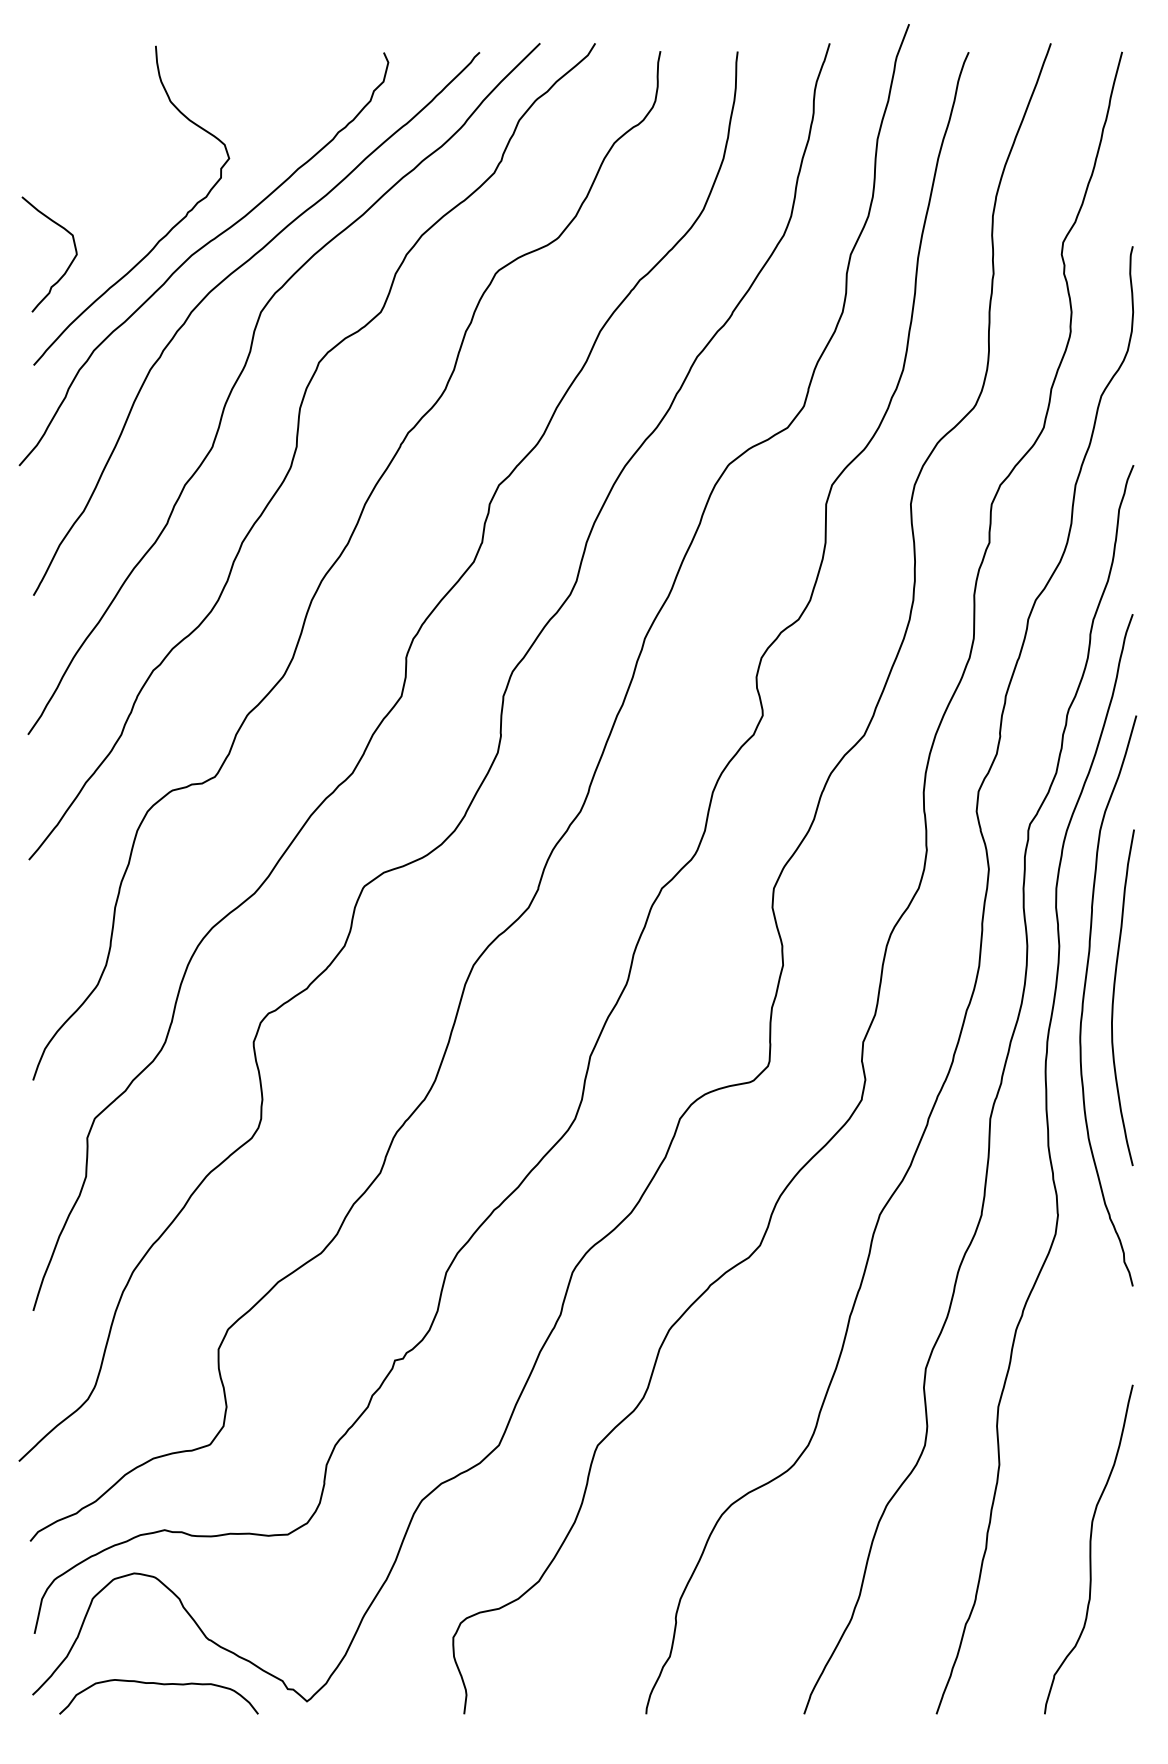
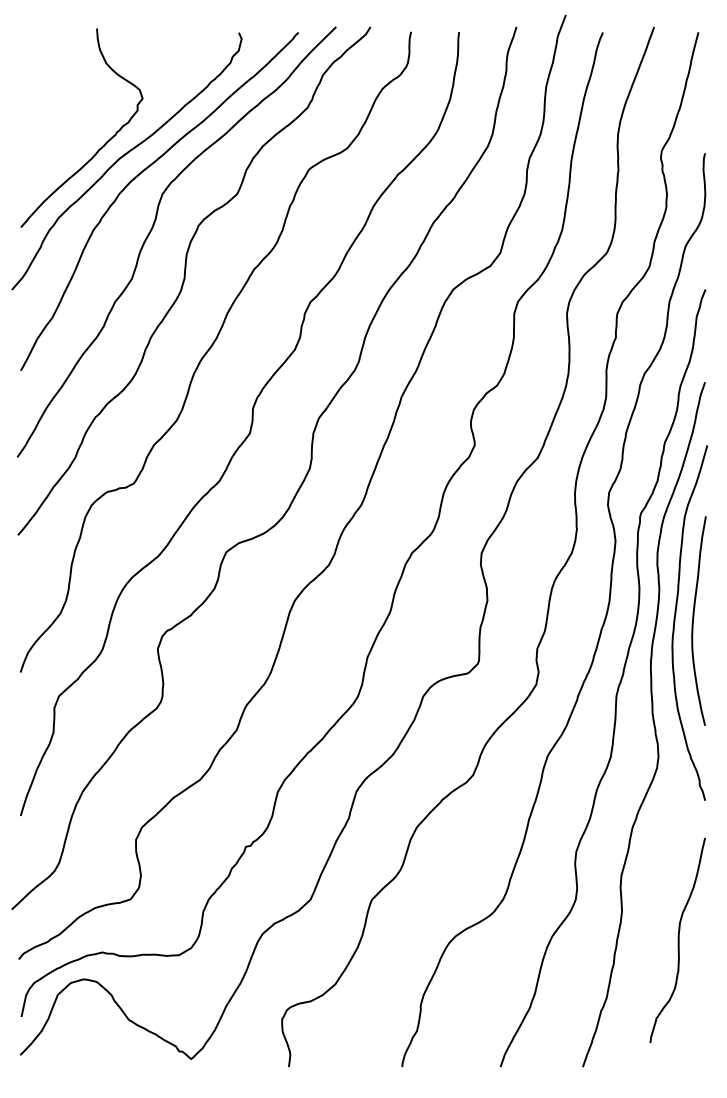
curve: (66, 267) -> (41, 166), removed
curve: (1088, 1547) -> (677, 939), moved
curve: (161, 1686) -> (100, 1049), removed

